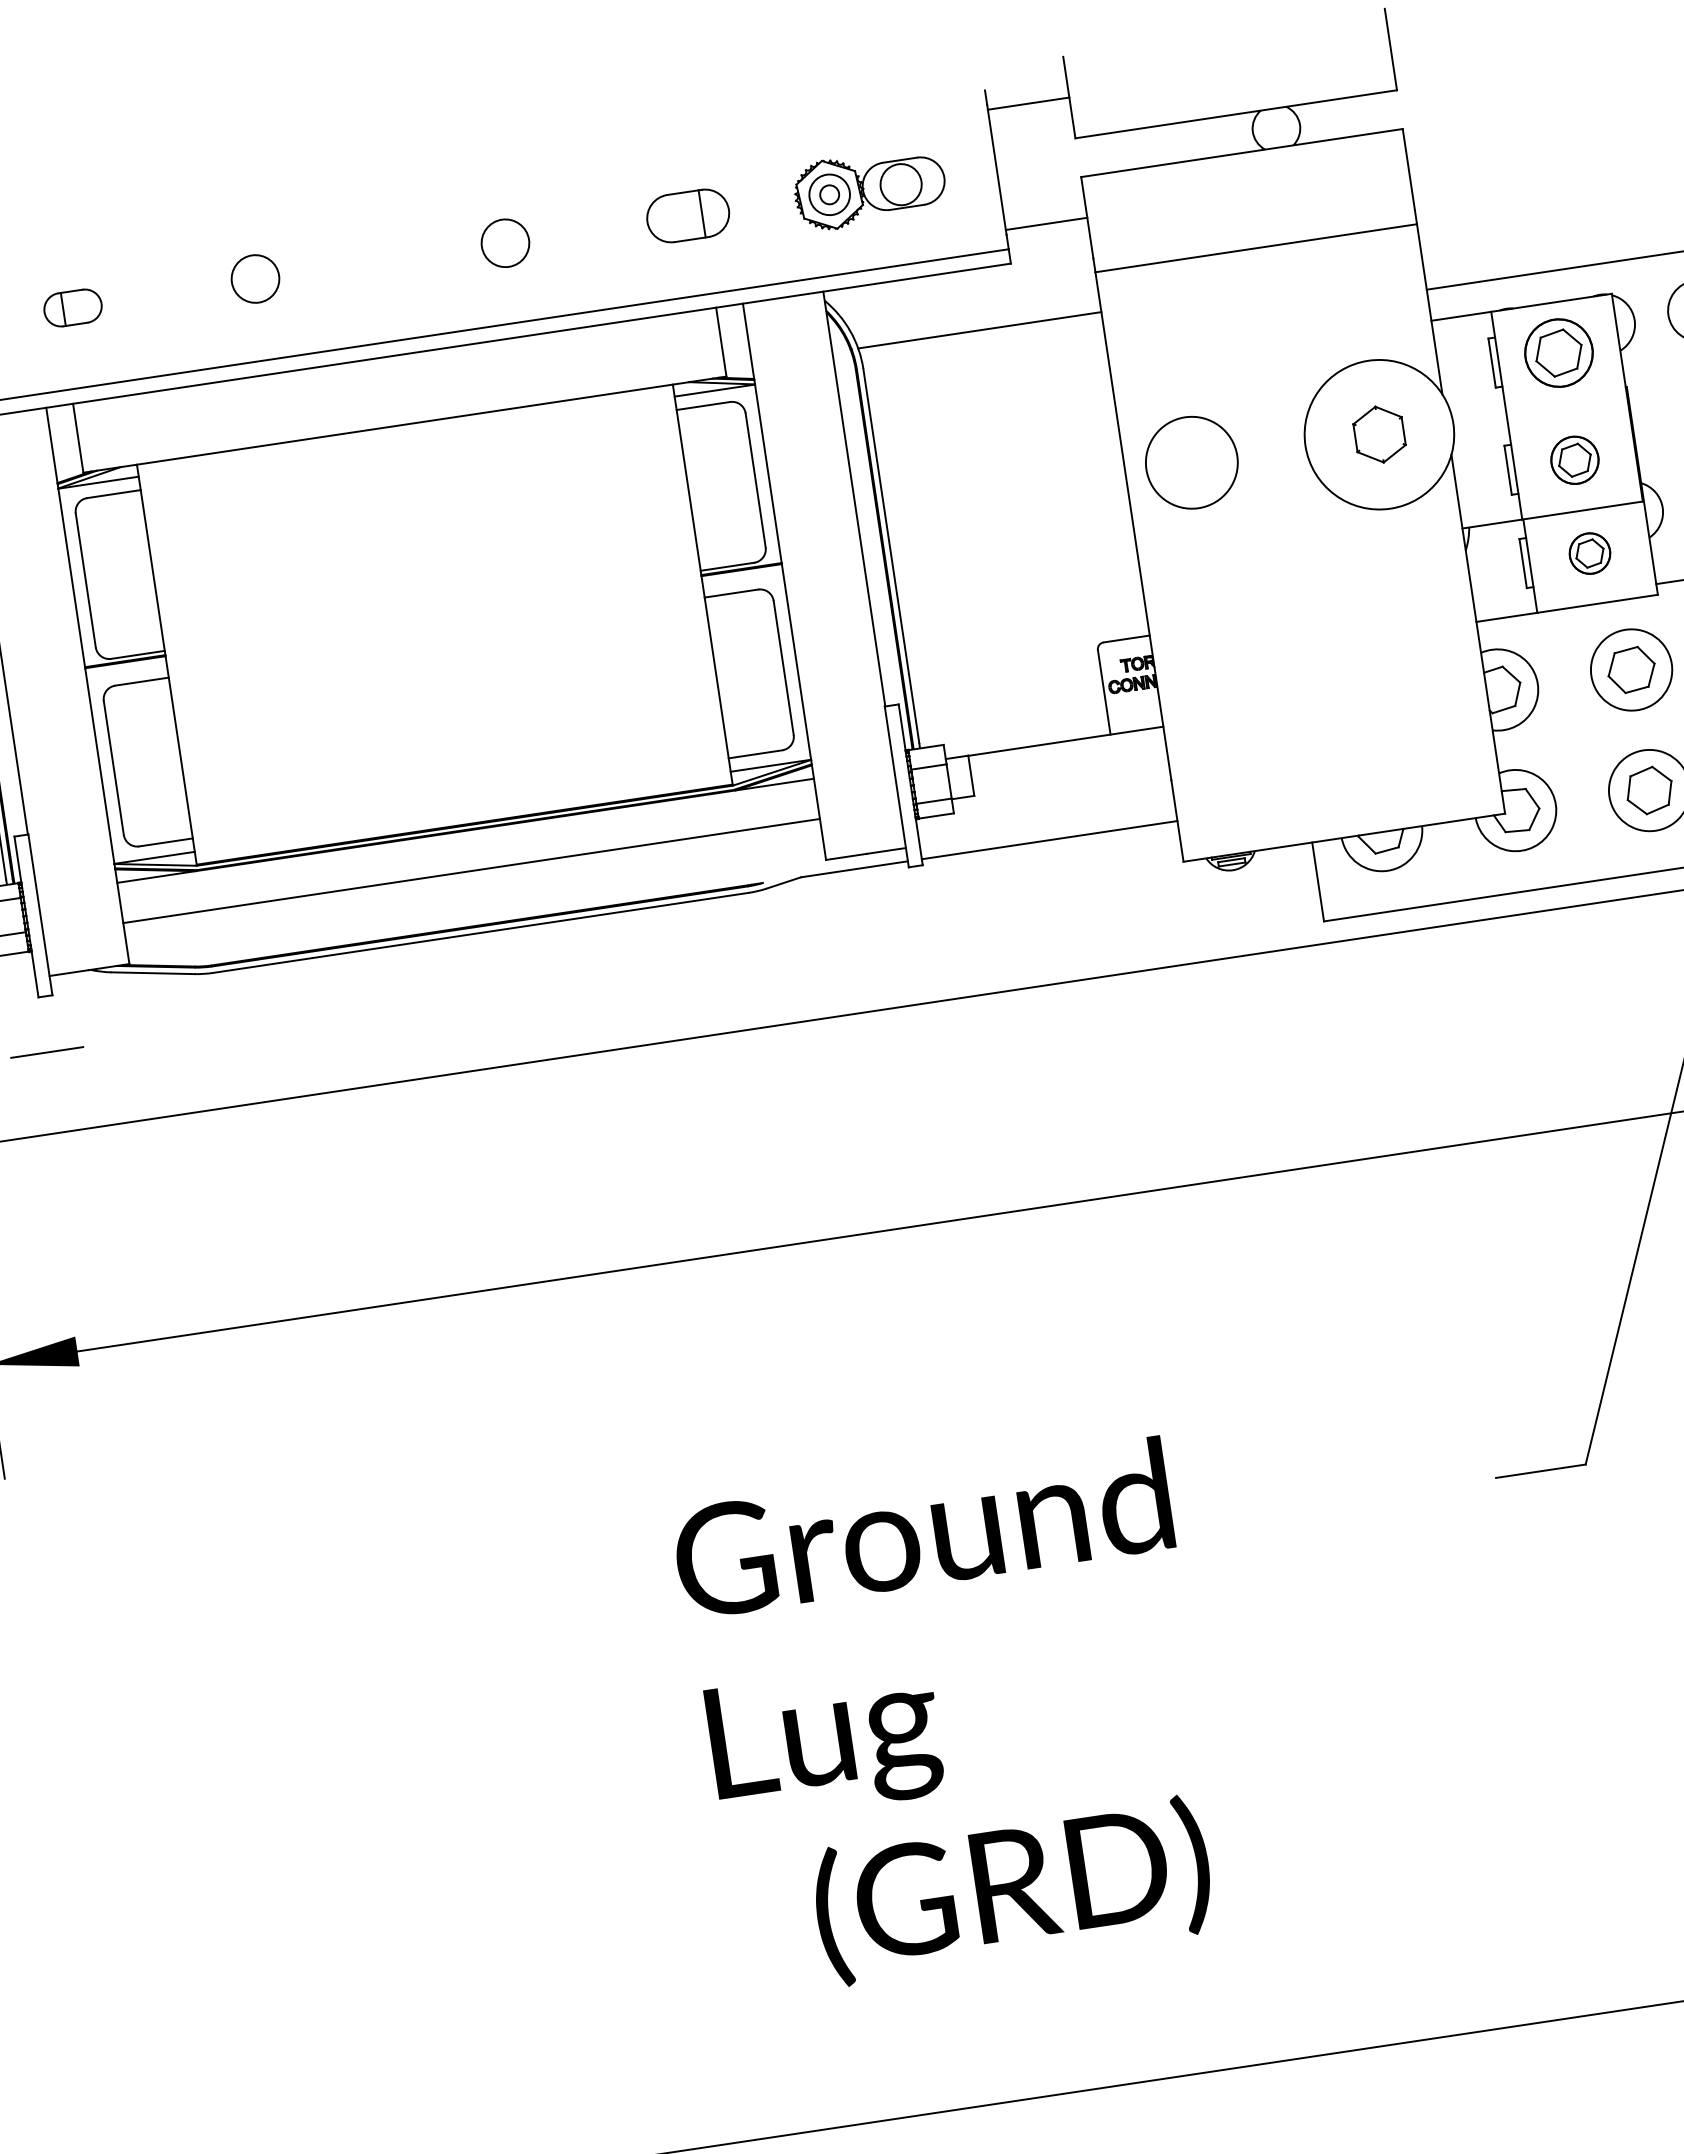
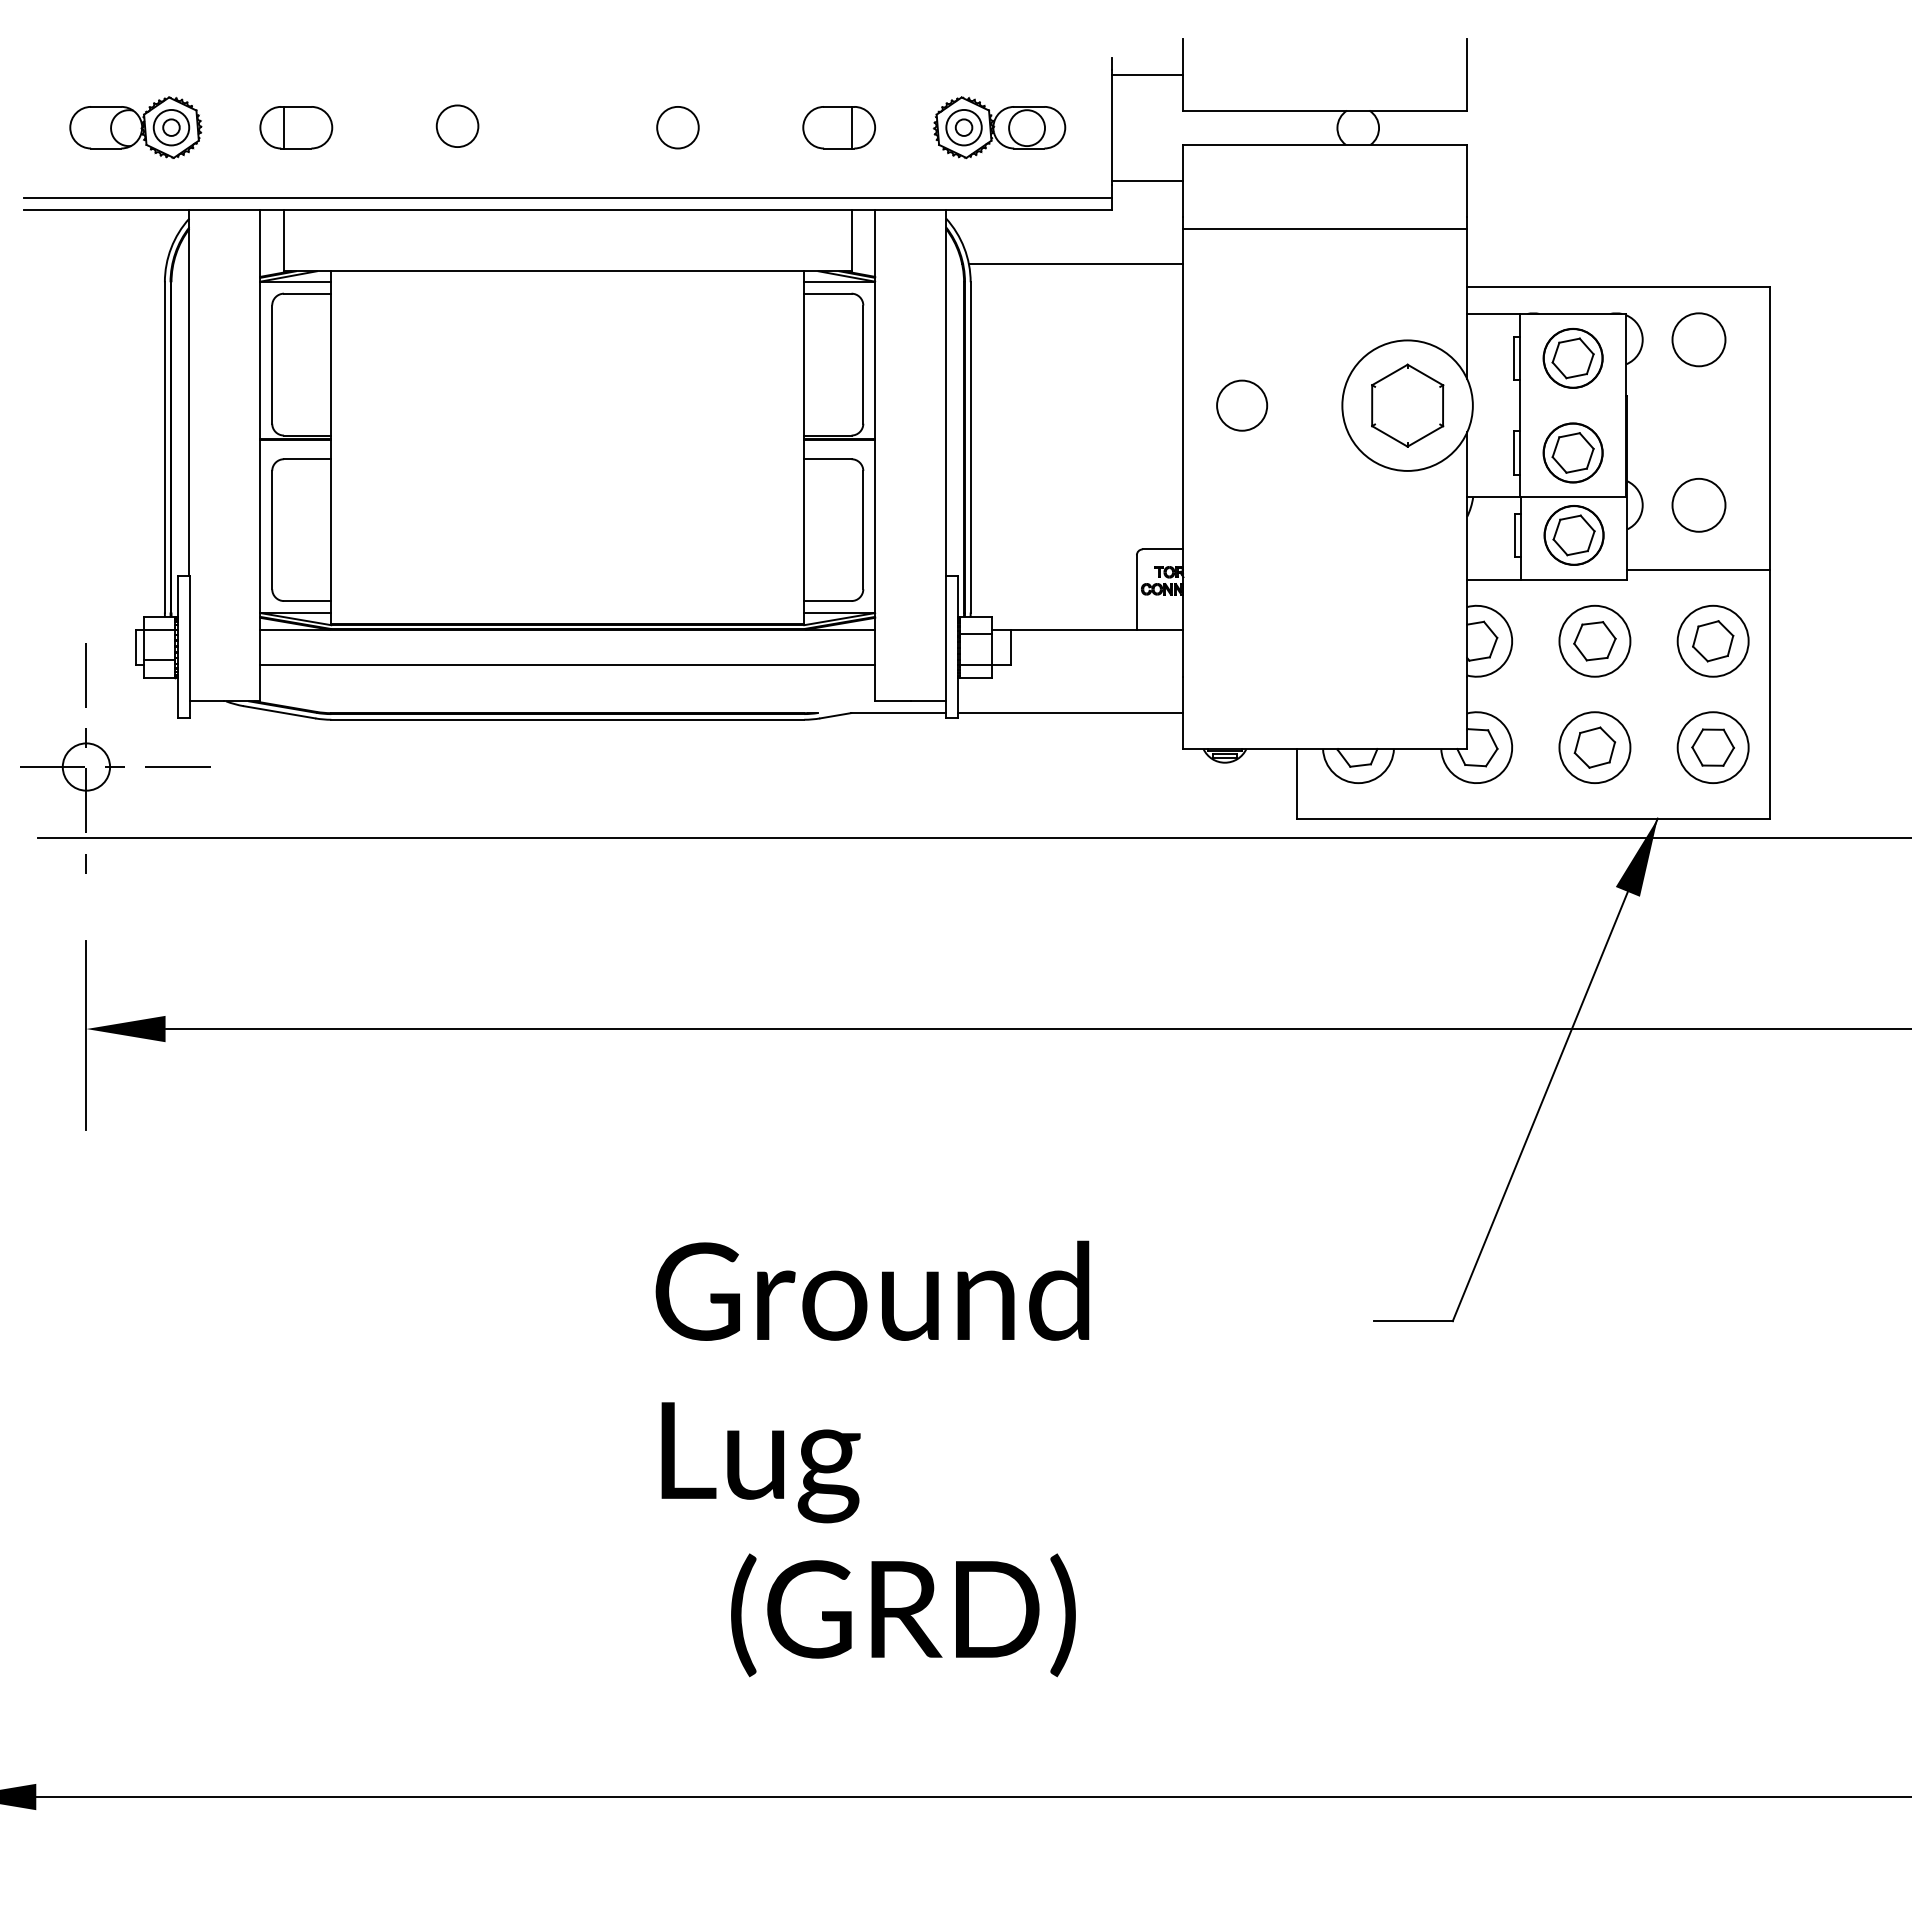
part: (73, 307) -> (296, 127), size x1.43
part: (1379, 434) -> (1407, 405), size x1.67
part: (1574, 459) -> (1572, 452), size x1.43
circle: (1192, 462) -> (1242, 405), size x0.62
part: (1589, 553) -> (1573, 535), size x1.67

